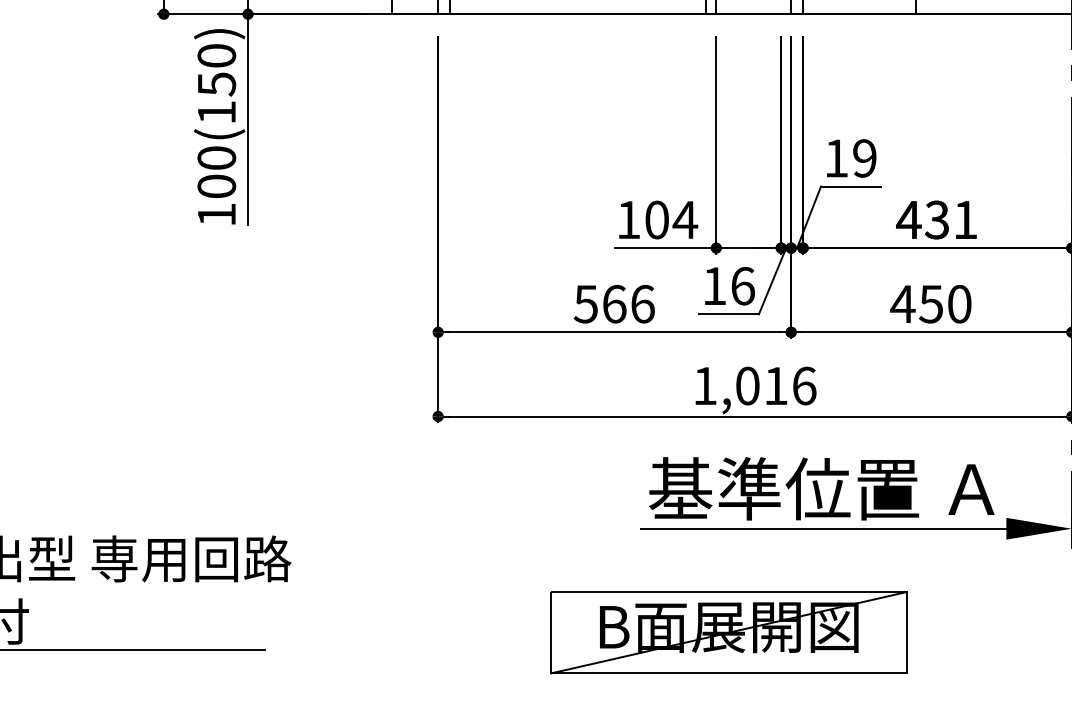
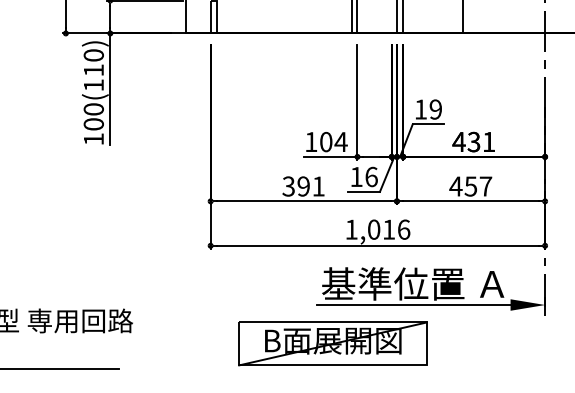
text: (216, 84) -> (93, 70), 100(150) -> 100(110)
text: (614, 304) -> (303, 186), 566 -> 391
text: (958, 304) -> (485, 186), 450 -> 457
part: (727, 631) -> (332, 343), moved

